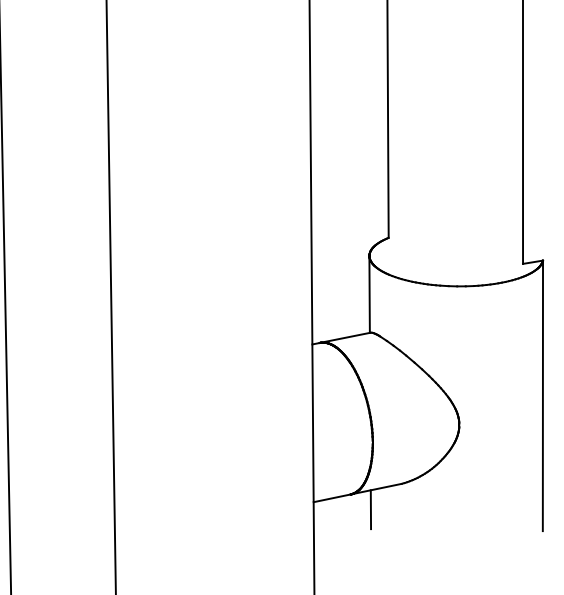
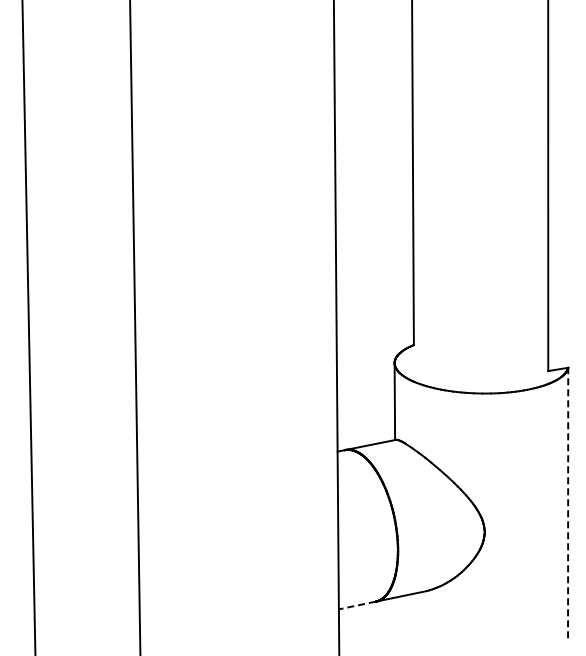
line: (543, 395) -> (568, 502), solid -> dashed
line: (332, 498) -> (357, 605), solid -> dashed
line: (371, 509) -> (396, 616), removed

